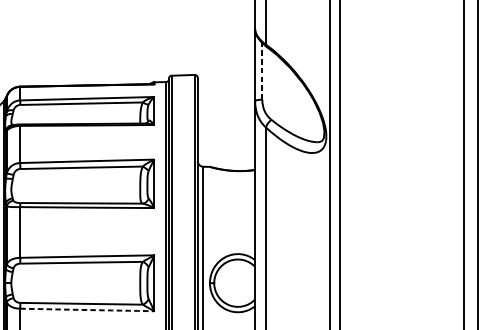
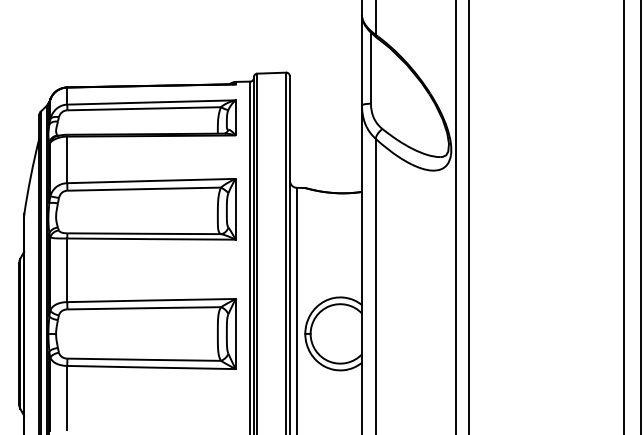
line: (261, 71) -> (370, 68), dashed -> solid
arc: (87, 309) -> (151, 367), dashed -> solid

